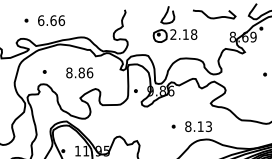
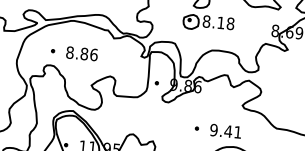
text: (173, 34) -> (206, 21), 2.18 -> 8.18
text: (79, 72) -> (81, 53), moved
text: (198, 126) -> (225, 131), 8.13 -> 9.41

